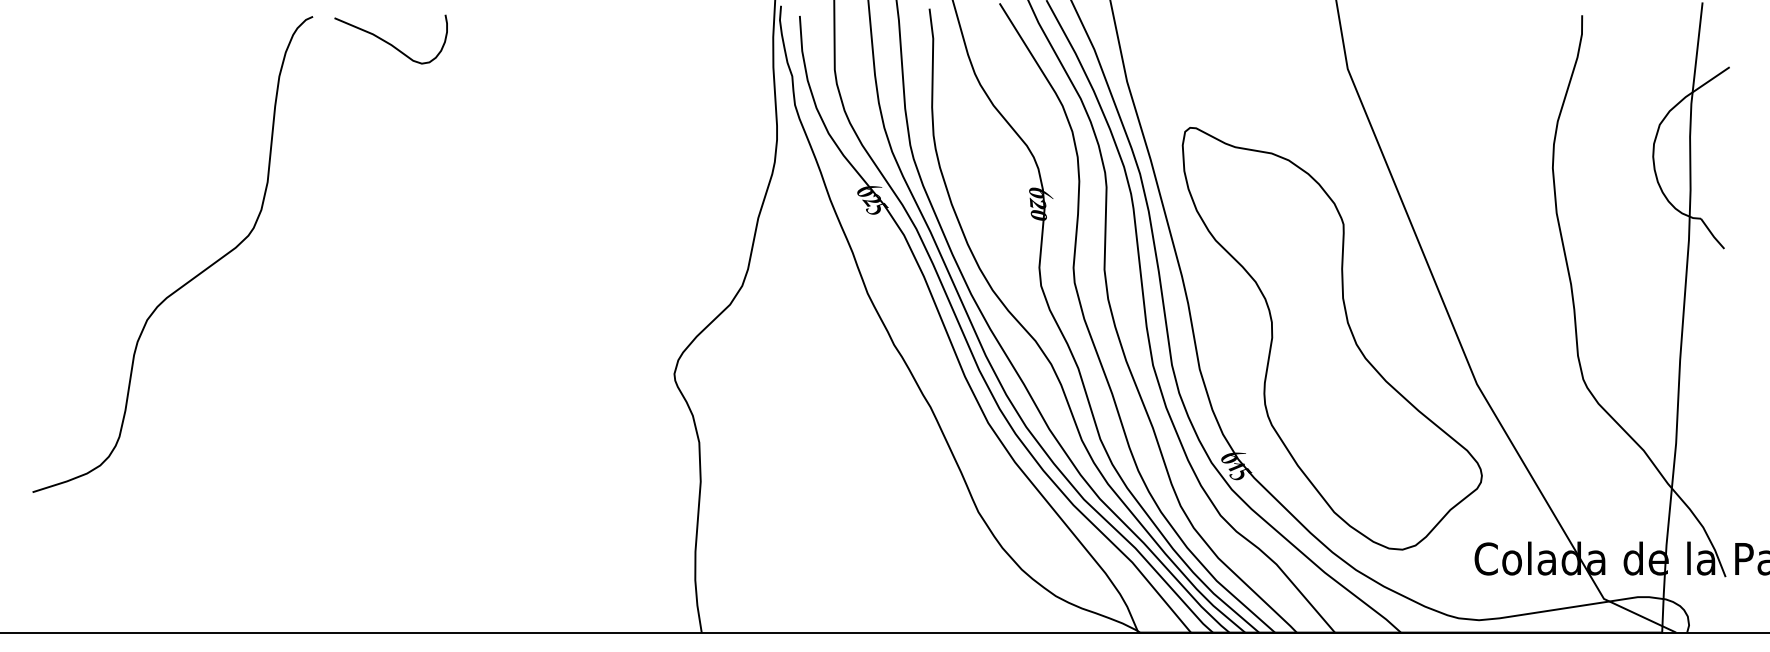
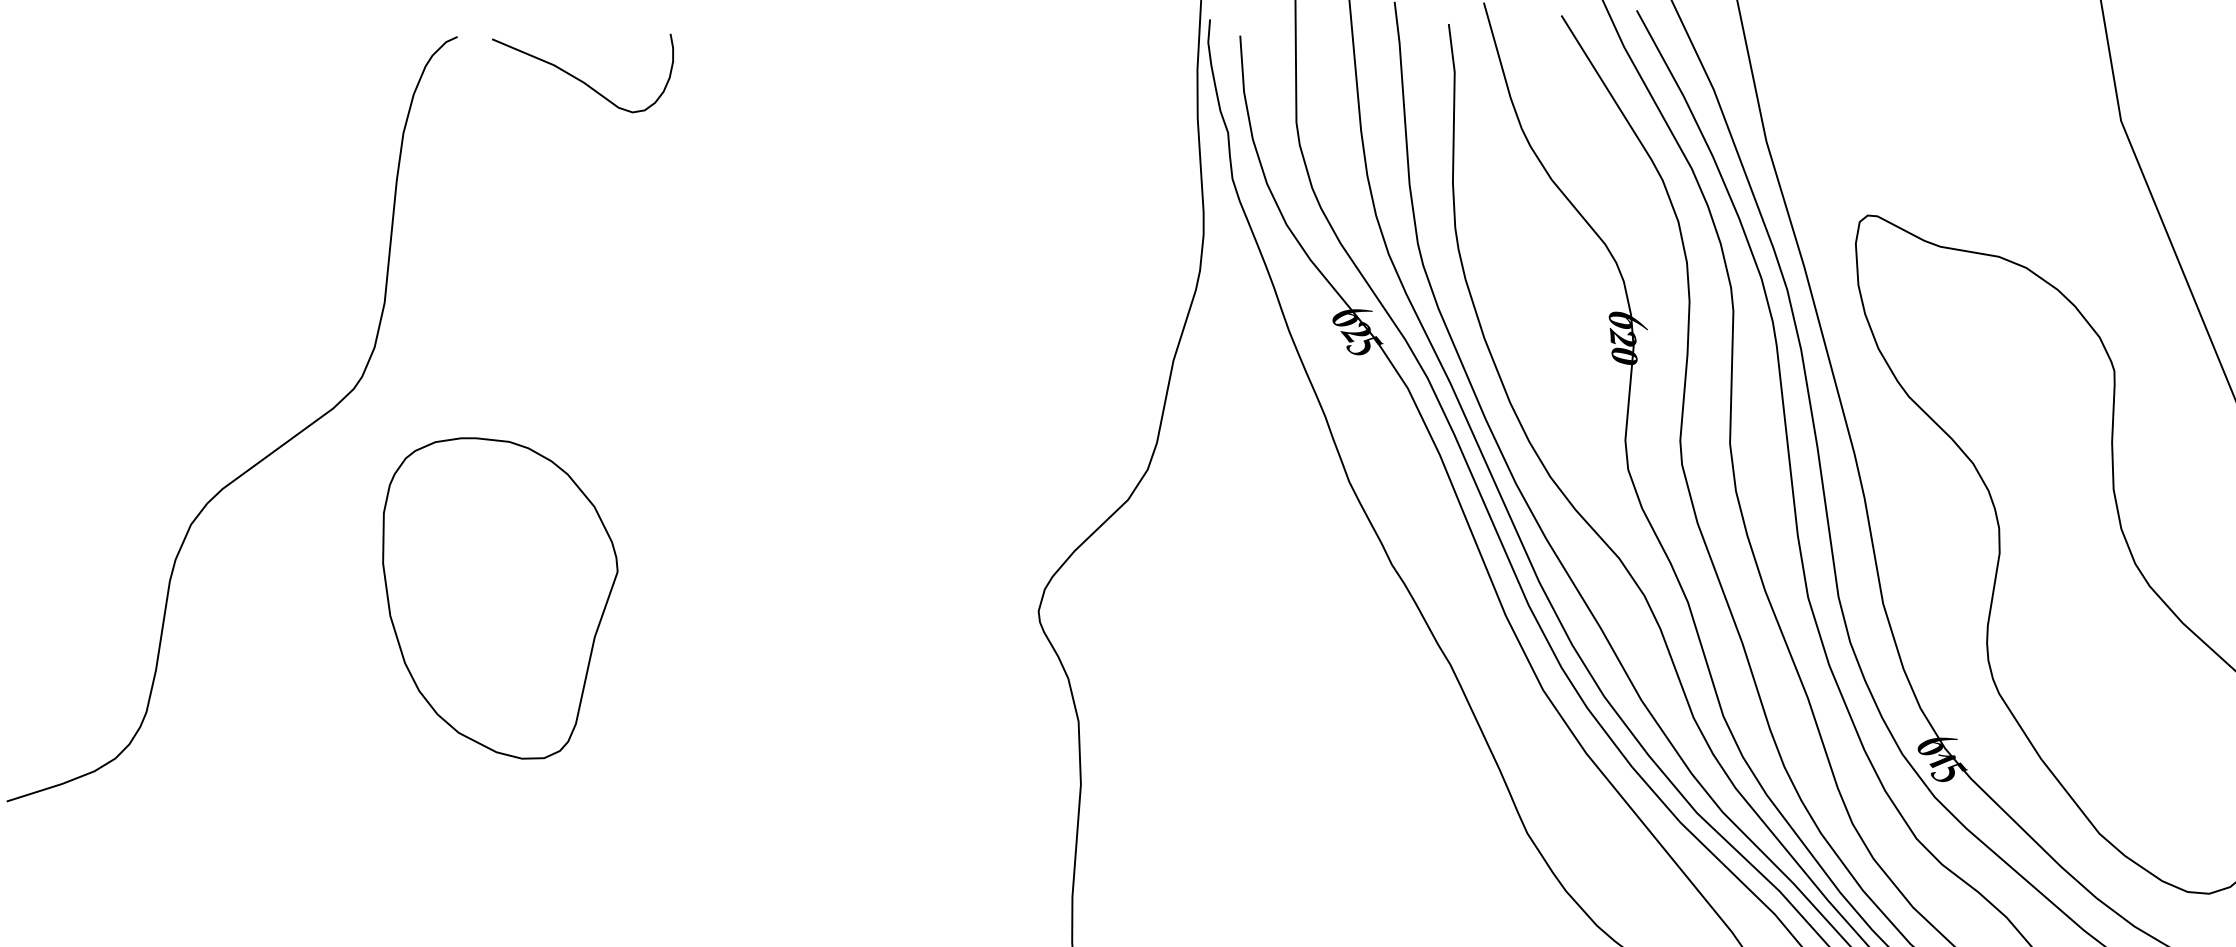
part: (339, 365) -> (500, 597), added

